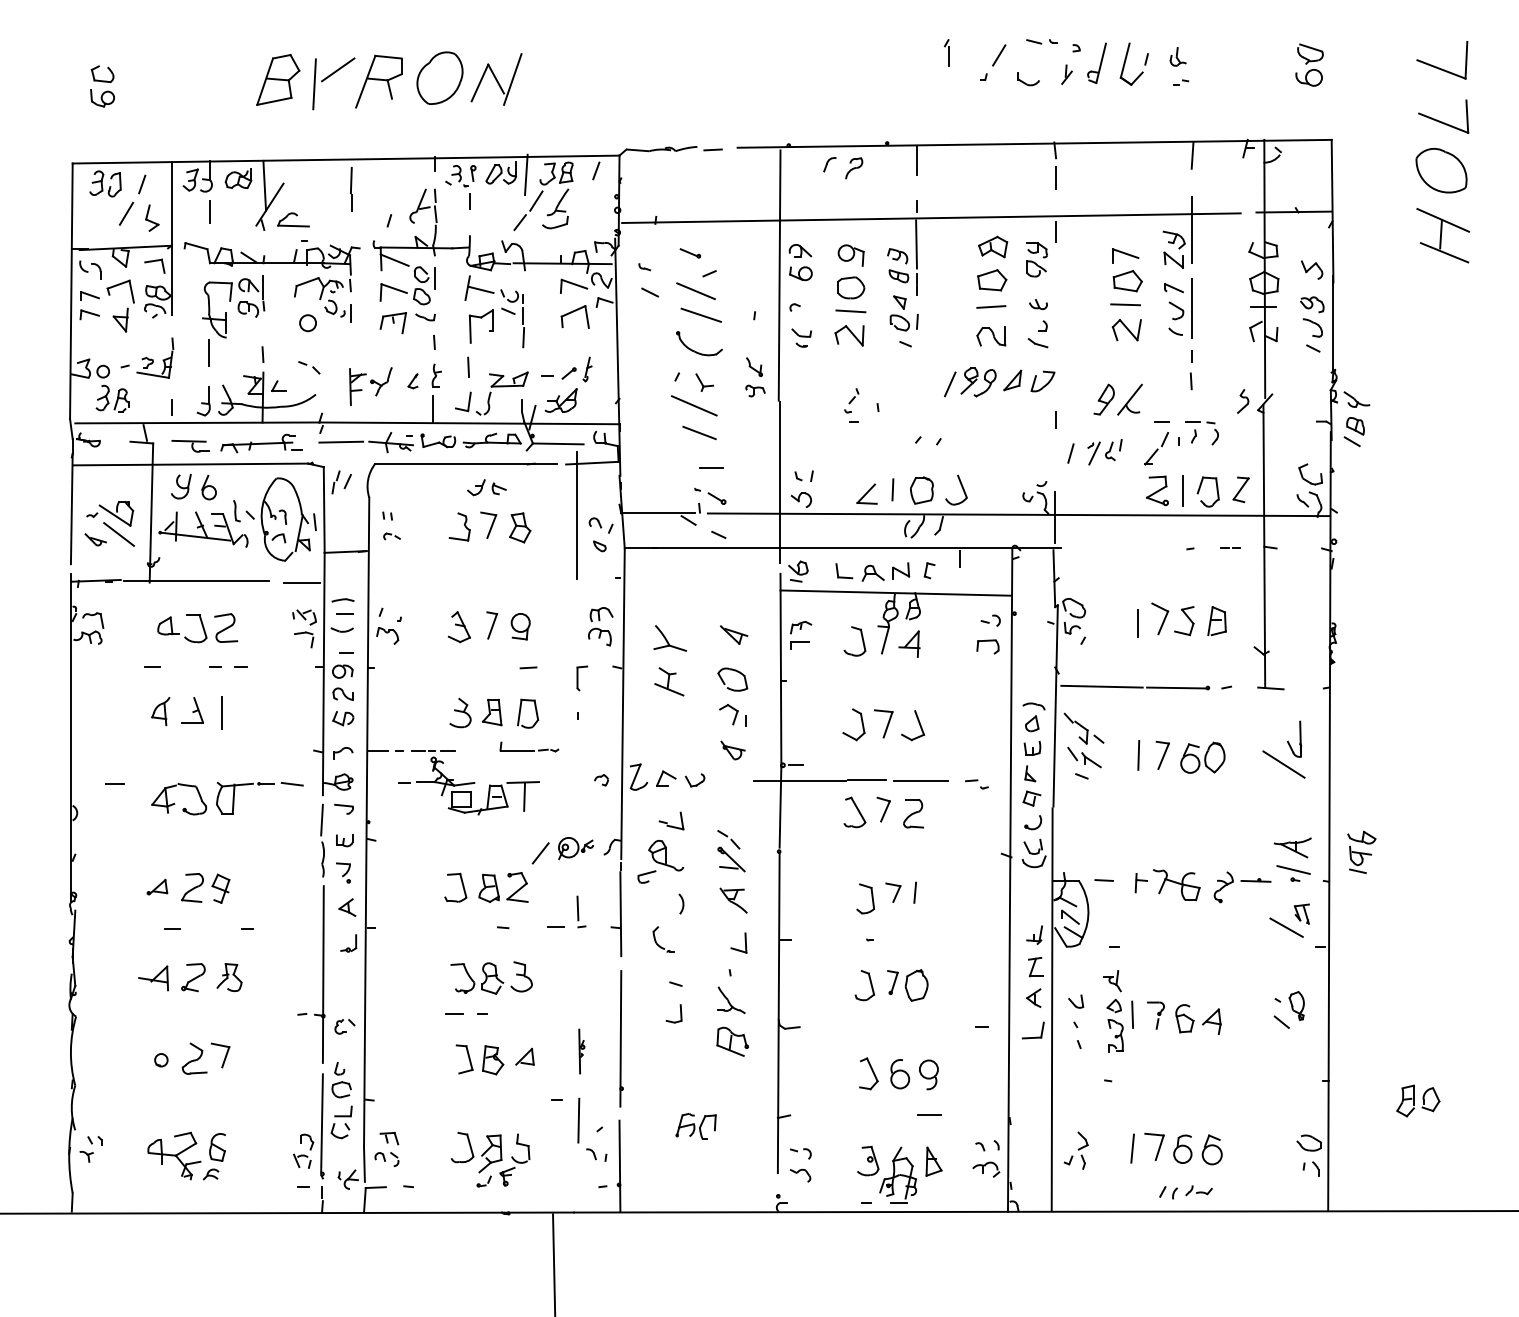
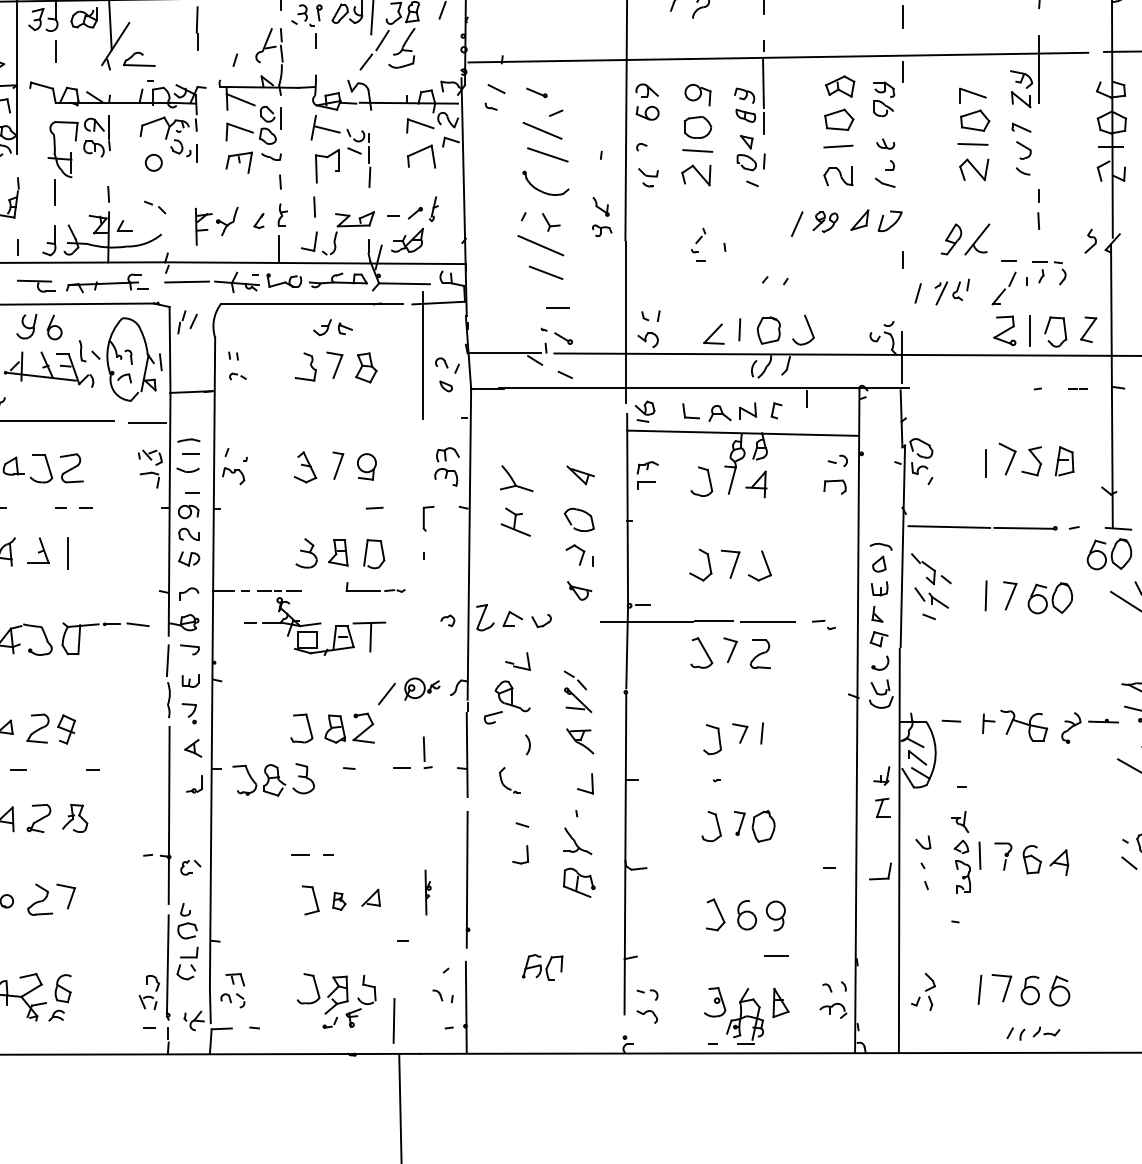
line: (649, 292) -> (495, 89), moved
line: (1191, 308) -> (1038, 148), removed
part: (978, 382) -> (825, 222), size x0.7
part: (1261, 713) -> (1109, 553), added
part: (491, 977) -> (273, 779), moved
part: (1033, 997) -> (880, 838), removed
part: (493, 1060) -> (339, 901), size x0.6
line: (578, 1120) -> (393, 1020), moved

